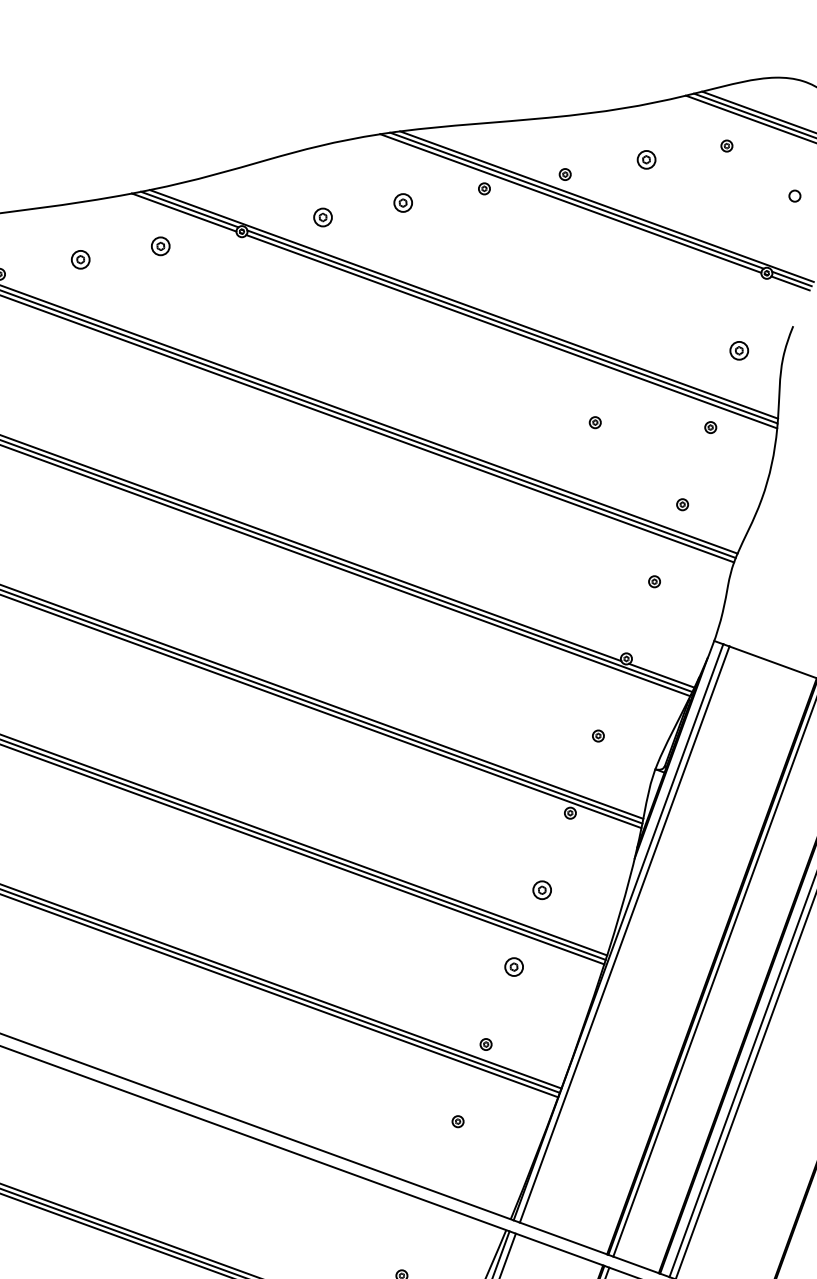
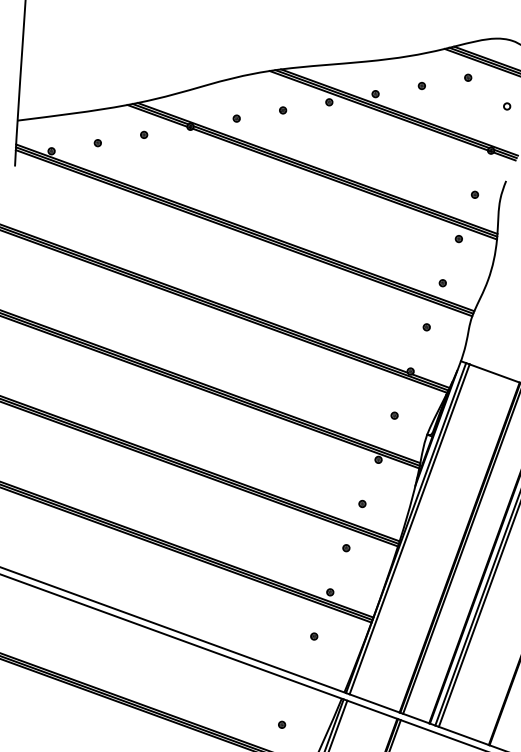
part: (645, 161) -> (421, 86), size x0.62
part: (404, 203) -> (283, 110), size x0.62
part: (322, 217) -> (236, 118), size x0.62
part: (161, 245) -> (144, 134), size x0.62
part: (79, 260) -> (97, 143), size x0.62
part: (737, 349) -> (474, 194), size x0.62
part: (594, 423) -> (392, 236), removed
part: (542, 889) -> (362, 503), size x0.62
part: (514, 967) -> (346, 548), size x0.62

